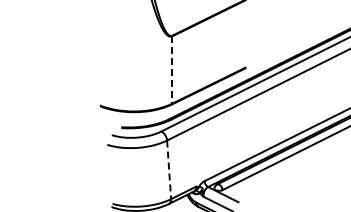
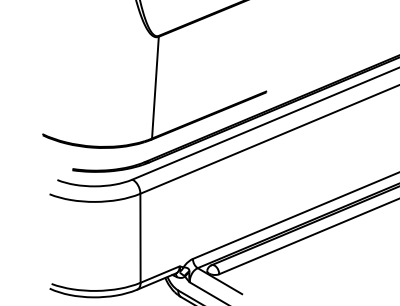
line: (172, 69) -> (155, 86), dashed -> solid
line: (169, 170) -> (141, 239), dashed -> solid

